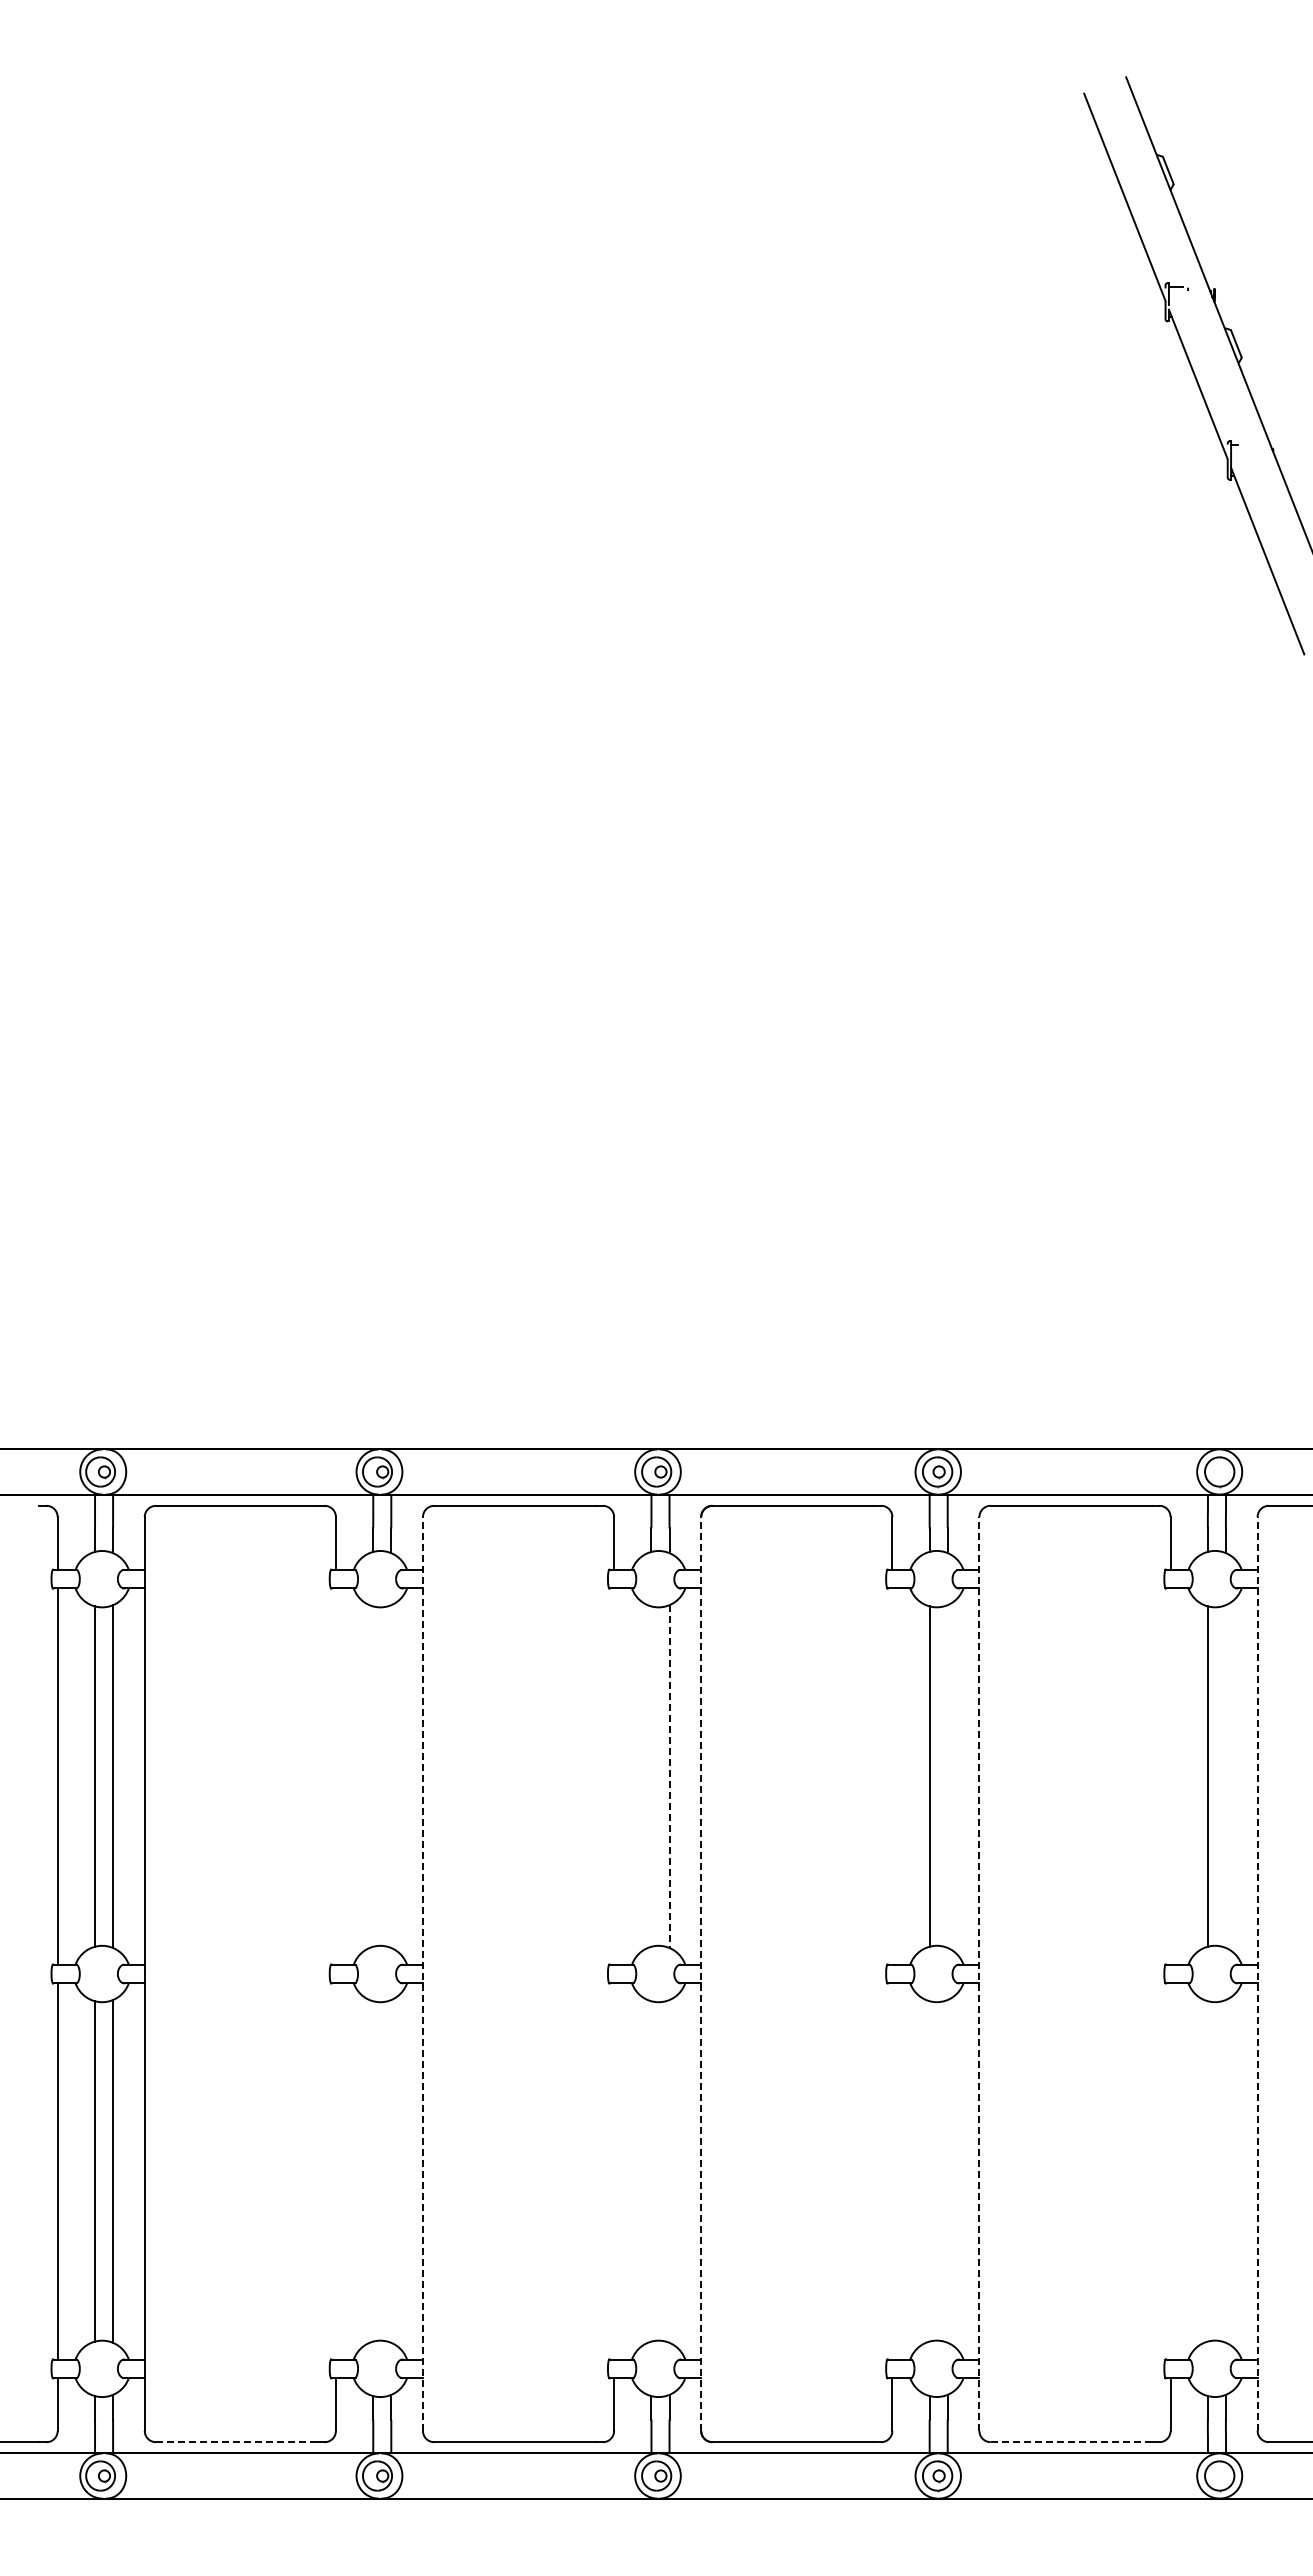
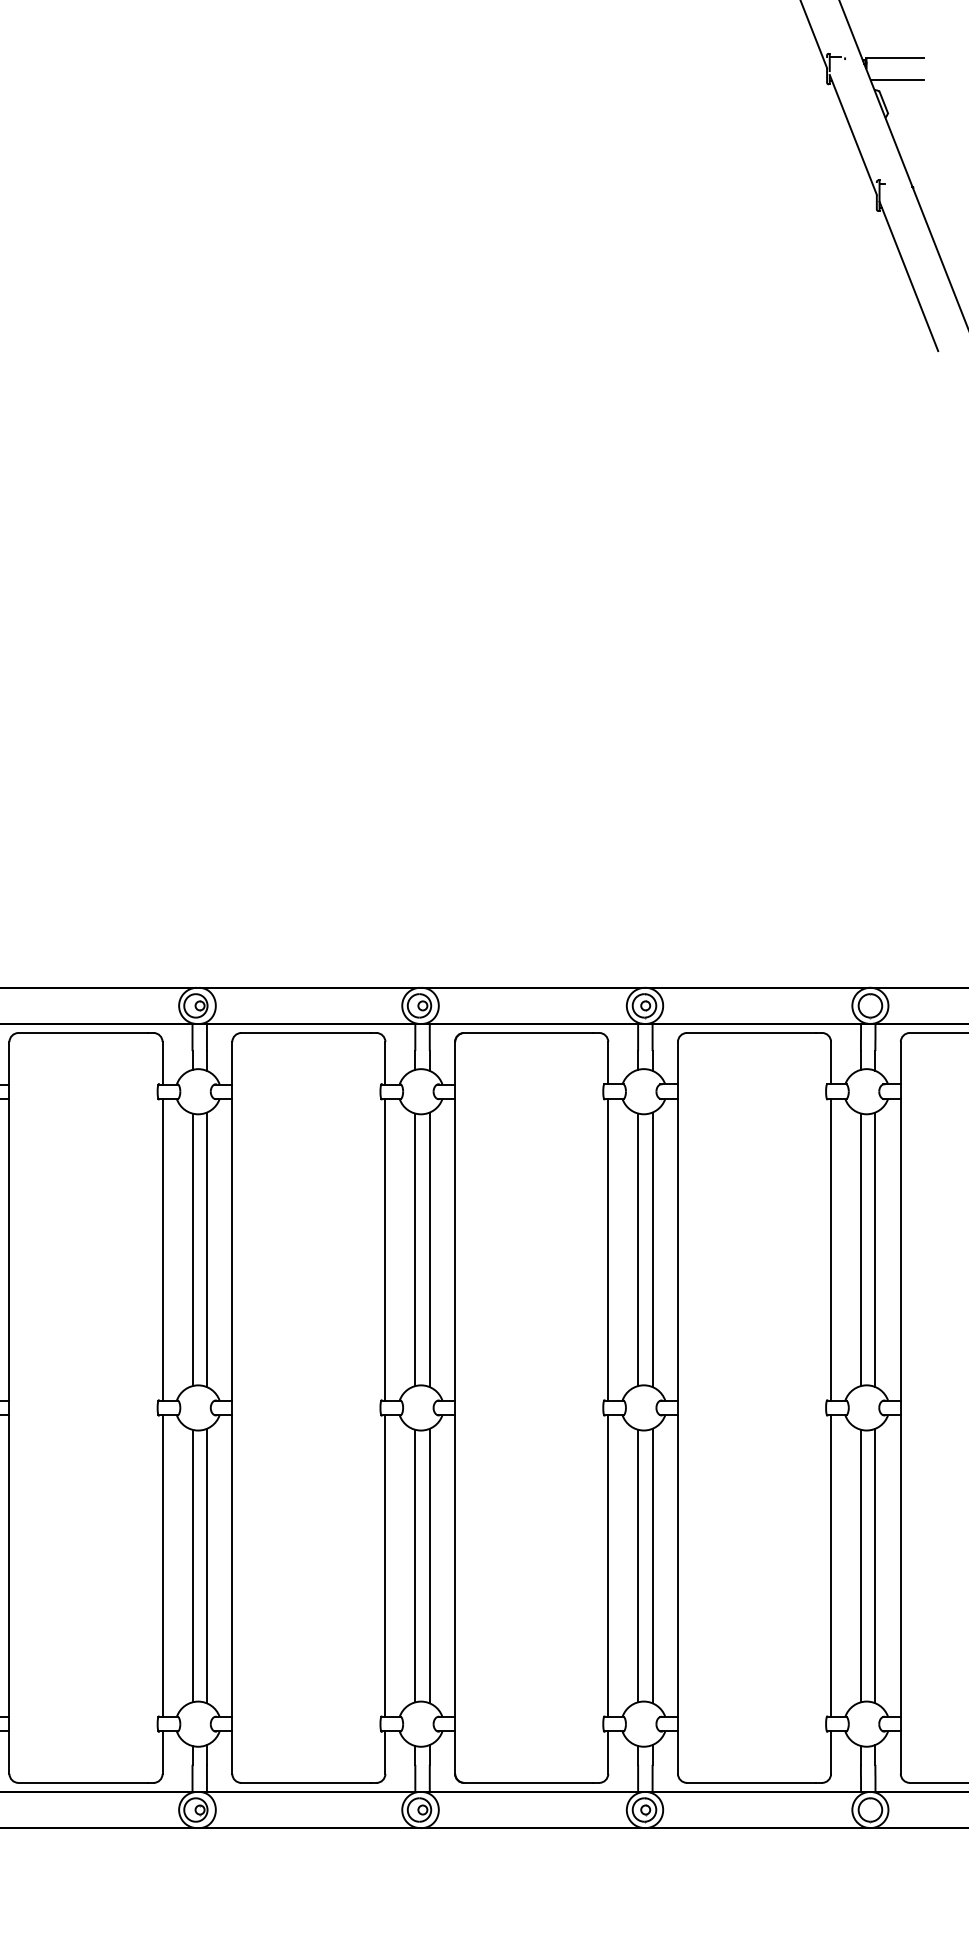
line: (1250, 288) -> (895, 58), added
line: (1253, 316) -> (897, 80), added
line: (335, 1776) -> (162, 1249), added
line: (373, 1776) -> (192, 1249), added
line: (391, 1776) -> (207, 1249), added
line: (614, 1776) -> (385, 1249), added
line: (651, 1776) -> (415, 1249), added
line: (892, 1776) -> (608, 1249), added
line: (947, 1776) -> (652, 1249), added
line: (1170, 1776) -> (831, 1249), added
line: (1225, 1776) -> (875, 1249), added
line: (669, 1777) -> (429, 1250), dashed -> solid
line: (979, 1973) -> (678, 1407), dashed -> solid
line: (1257, 1973) -> (900, 1407), dashed -> solid
line: (422, 1974) -> (231, 1408), dashed -> solid
line: (701, 1974) -> (455, 1408), dashed -> solid
line: (335, 2171) -> (162, 1566), added
line: (373, 2171) -> (192, 1566), added
line: (391, 2171) -> (207, 1566), added
line: (614, 2171) -> (385, 1566), added
line: (651, 2171) -> (415, 1566), added
line: (669, 2171) -> (429, 1566), added
line: (892, 2171) -> (608, 1566), added
line: (929, 2171) -> (638, 1566), added
line: (947, 2171) -> (652, 1566), added
line: (1170, 2171) -> (831, 1566), added
line: (1207, 2171) -> (860, 1566), added
line: (1225, 2171) -> (875, 1566), added
line: (236, 2442) -> (82, 1783), dashed -> solid
line: (1071, 2442) -> (751, 1783), dashed -> solid

